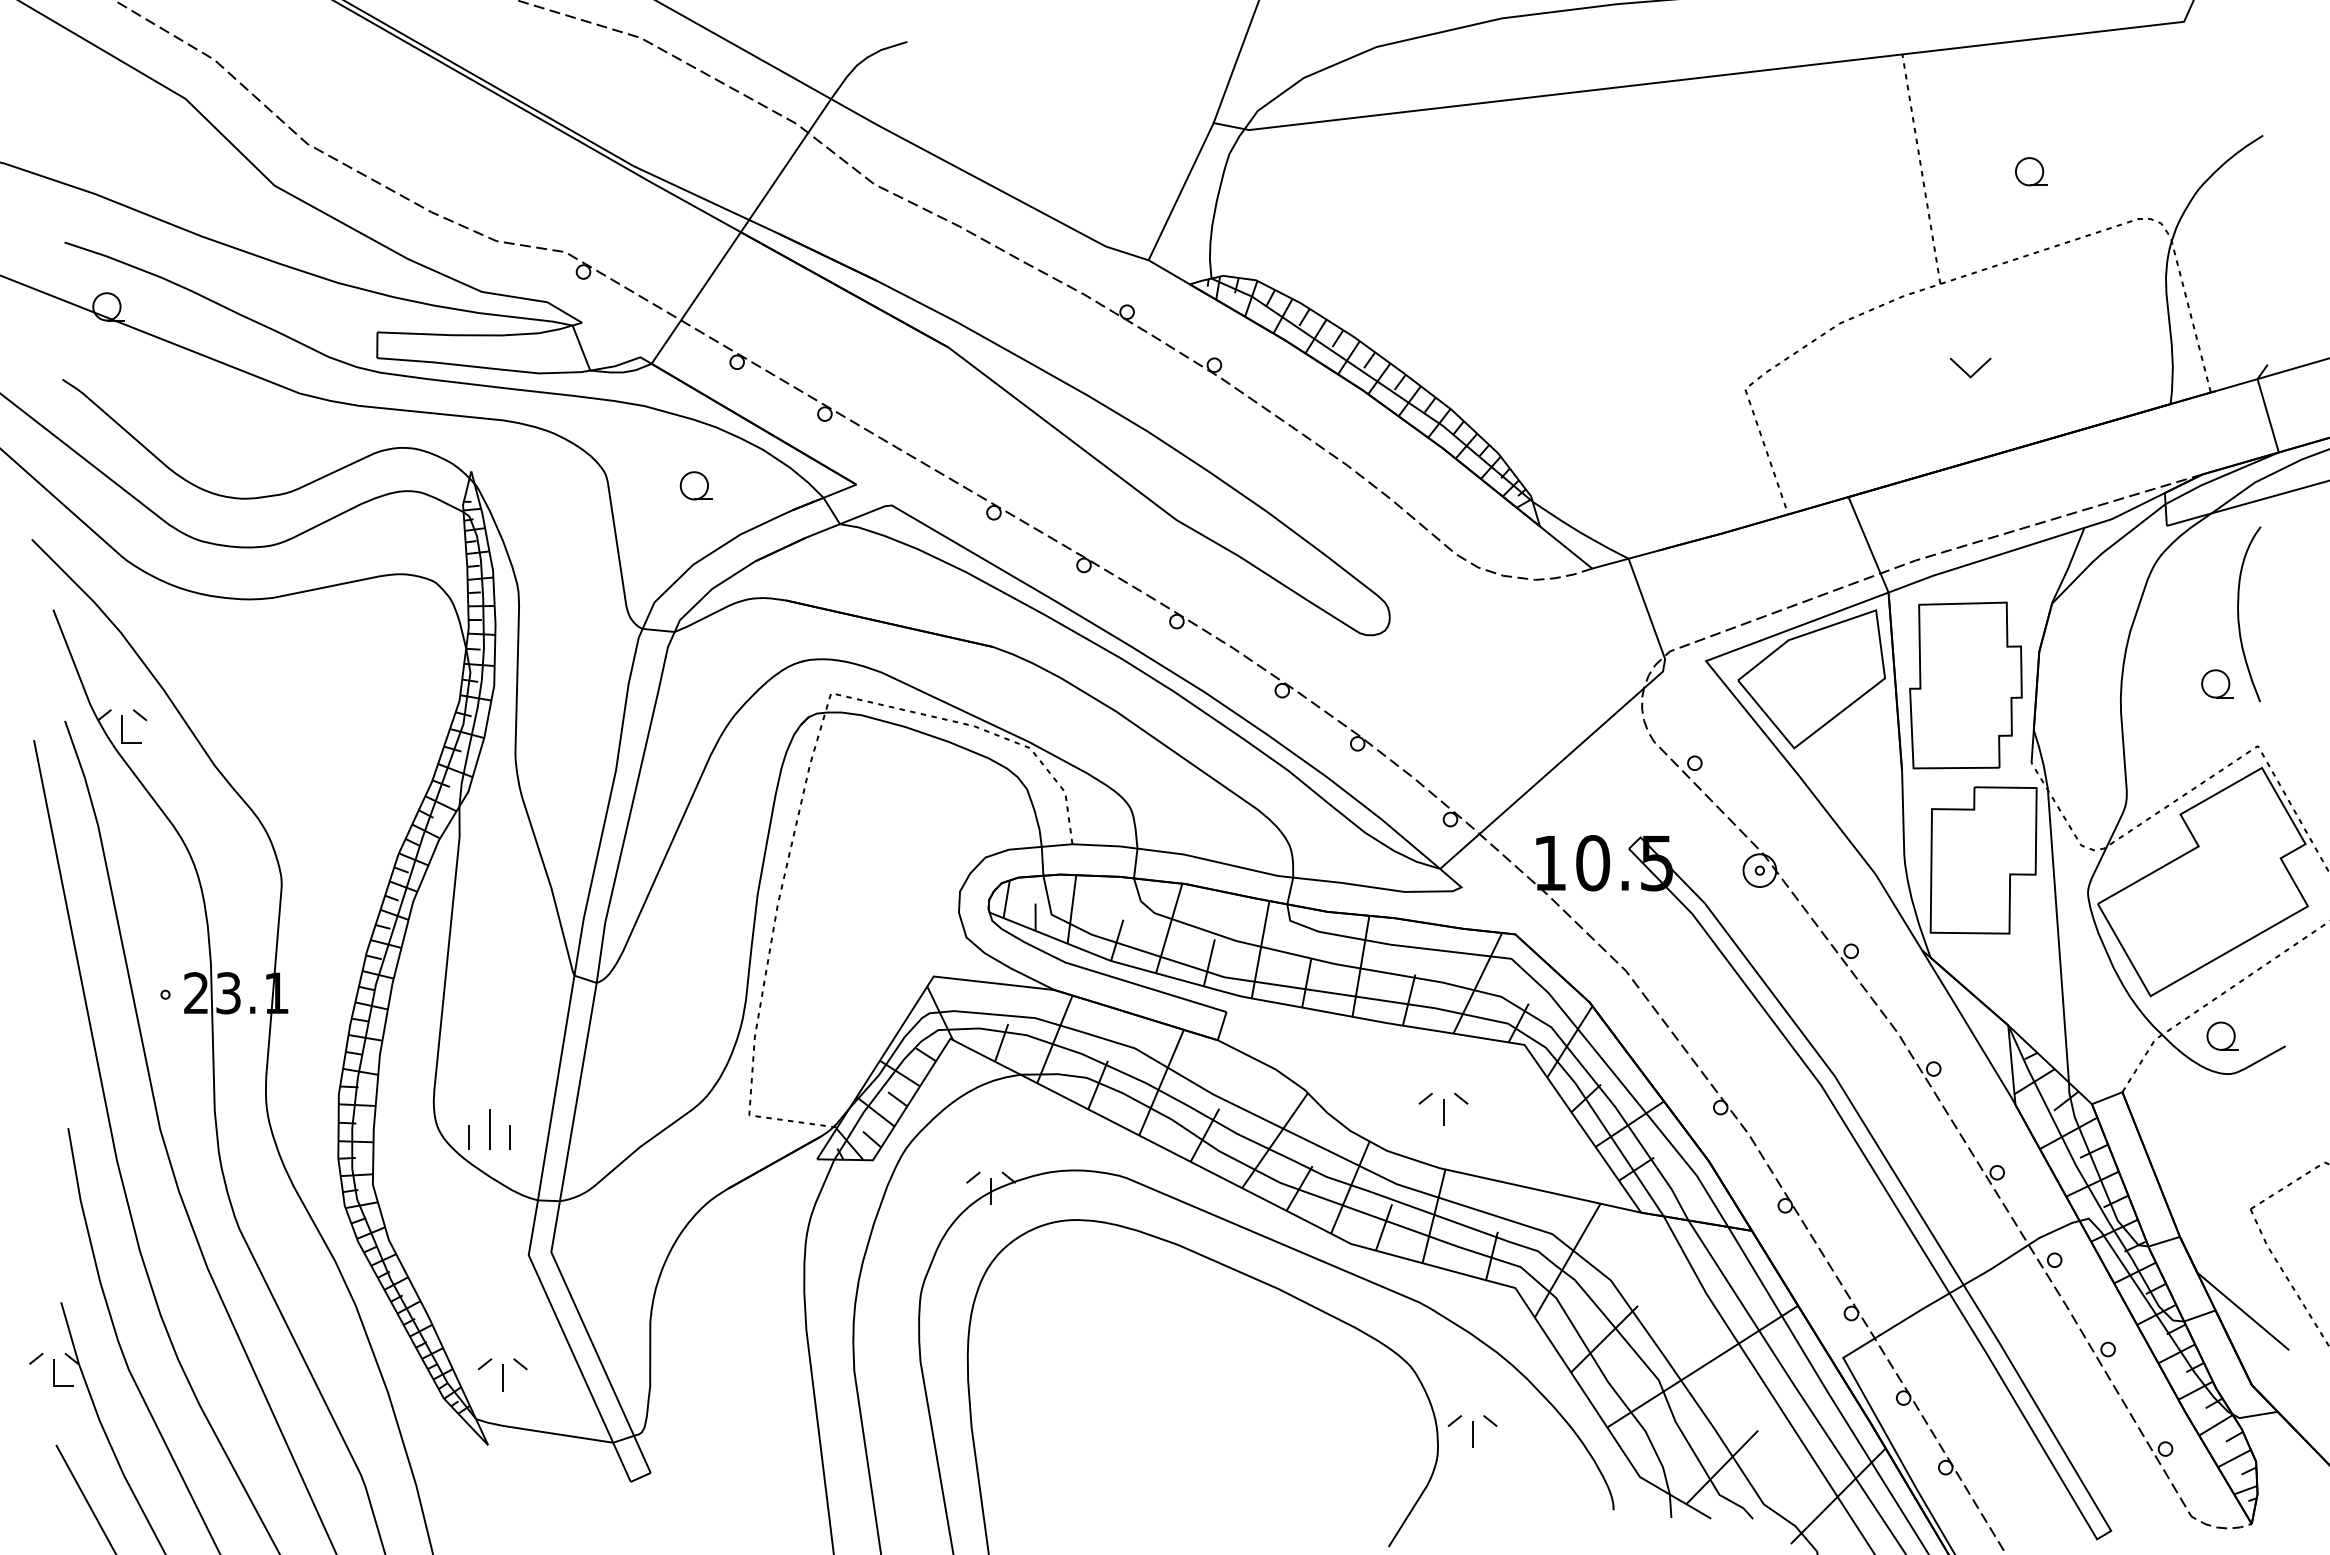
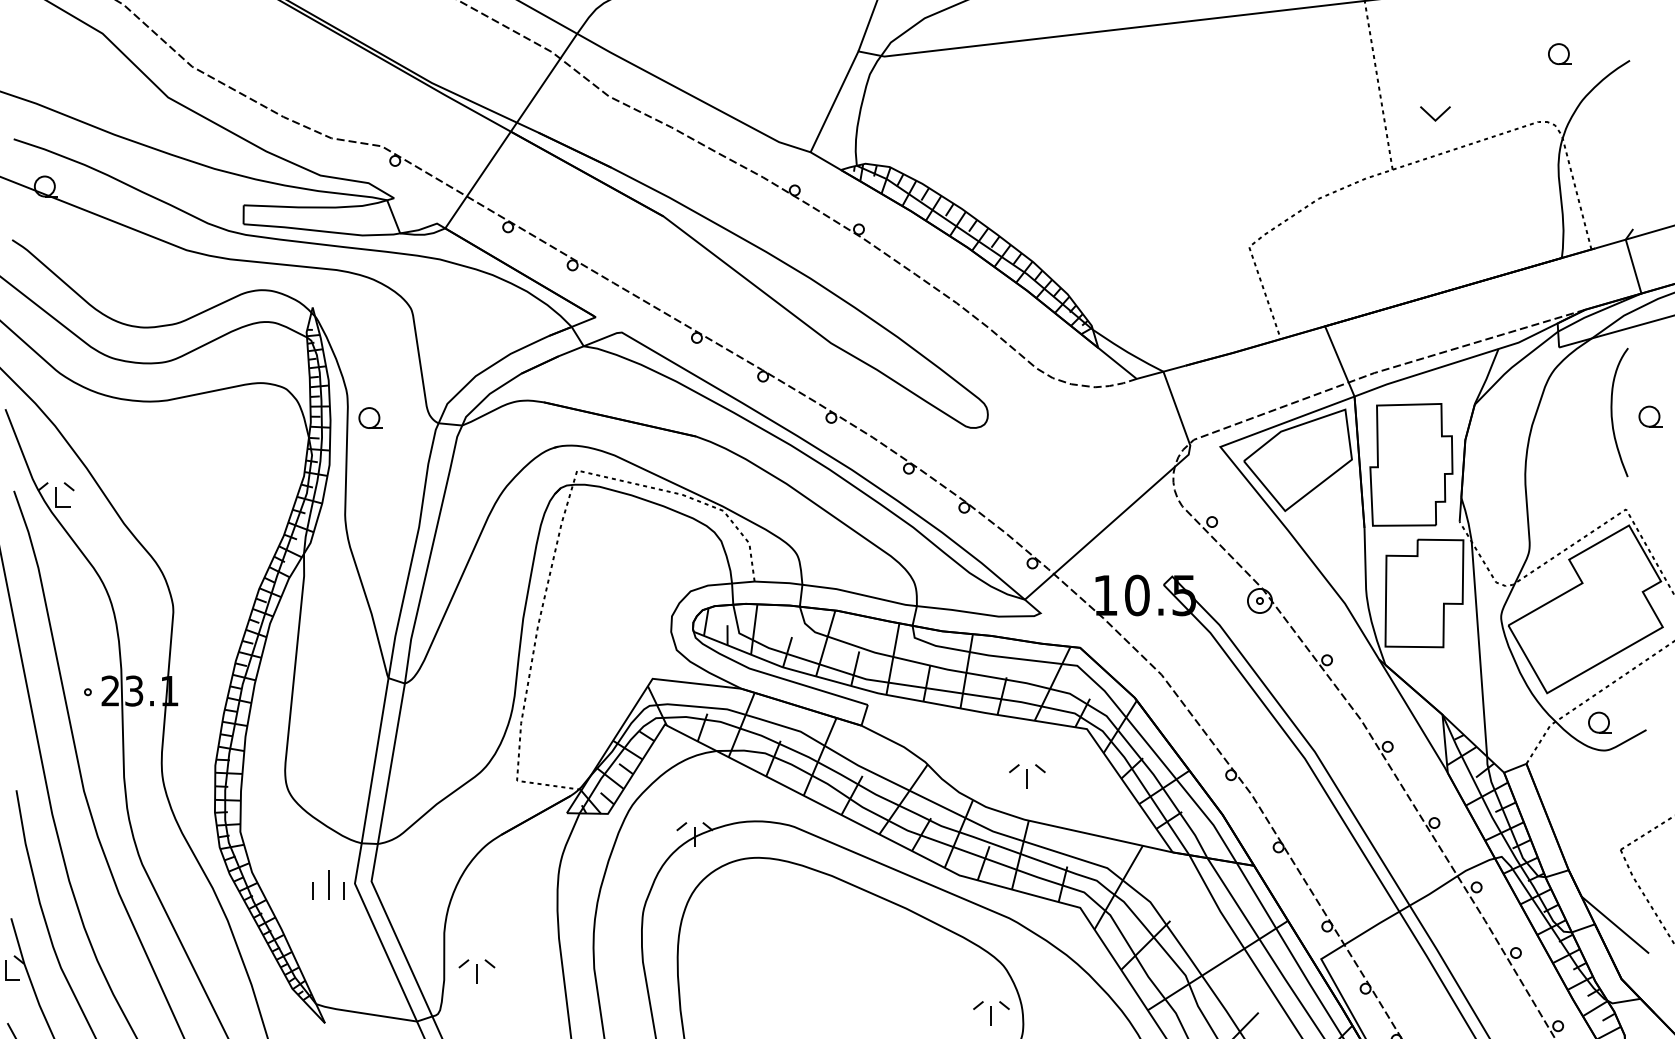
part: (2031, 171) -> (1560, 53), moved
part: (1968, 373) -> (1433, 117), moved
part: (695, 485) -> (370, 417), moved
part: (2217, 683) -> (1650, 416), moved
part: (489, 1129) -> (328, 885), moved
part: (502, 1374) -> (476, 971), moved
part: (1472, 1431) -> (991, 1013), moved

